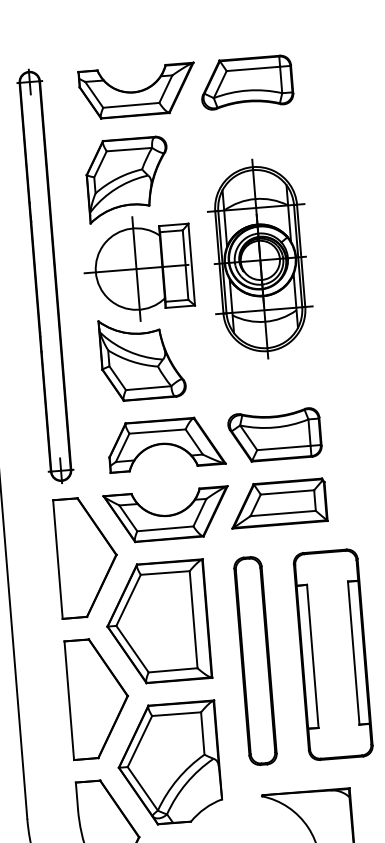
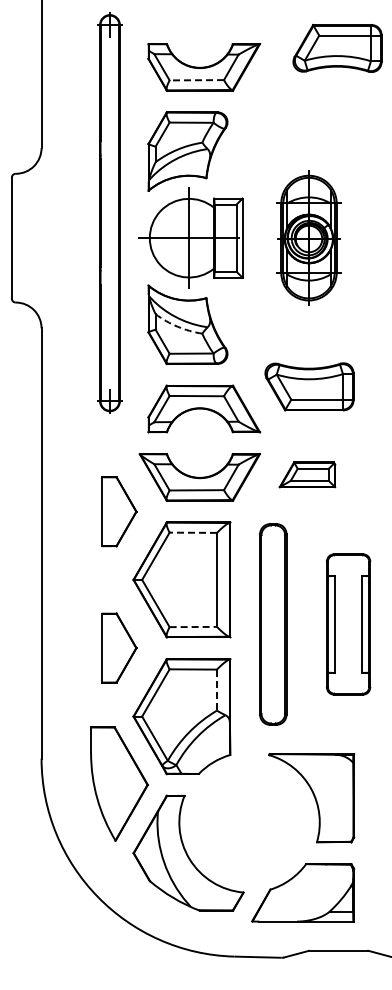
part: (246, 82) -> (337, 48), moved
line: (130, 105) -> (196, 80), solid -> dashed
part: (259, 258) -> (308, 237), size x0.7
part: (44, 275) -> (109, 212), moved
arc: (131, 361) -> (177, 326), solid -> dashed
part: (274, 434) -> (309, 386), moved
part: (278, 503) -> (307, 474), size x0.6
part: (87, 557) -> (119, 511), size x0.6
line: (165, 572) -> (193, 532), solid -> dashed
part: (333, 654) -> (348, 624), size x0.7
line: (173, 670) -> (193, 627), solid -> dashed
part: (98, 697) -> (119, 647), size x0.6
line: (202, 733) -> (216, 690), solid -> dashed

